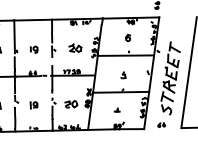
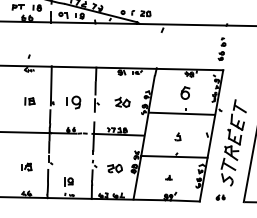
part: (128, 37) -> (185, 92), size x1.6
part: (33, 49) -> (73, 101), size x1.6
part: (33, 104) -> (68, 181), moved

